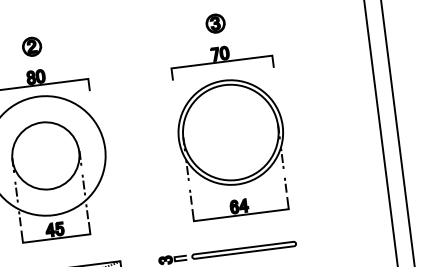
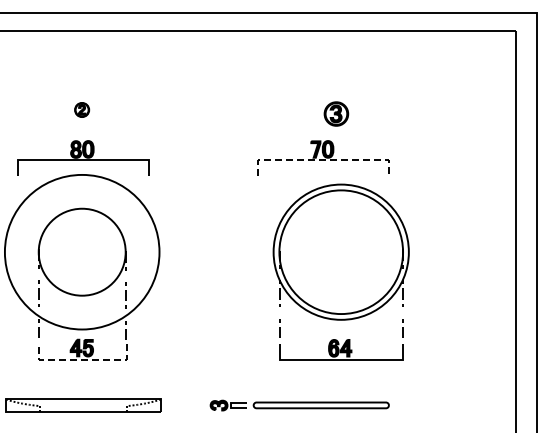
part: (215, 23) -> (336, 113), moved
part: (31, 46) -> (81, 109), size x0.6
line: (222, 62) -> (323, 160), solid -> dashed
part: (232, 147) -> (340, 271), moved
line: (56, 238) -> (82, 359), solid -> dashed

